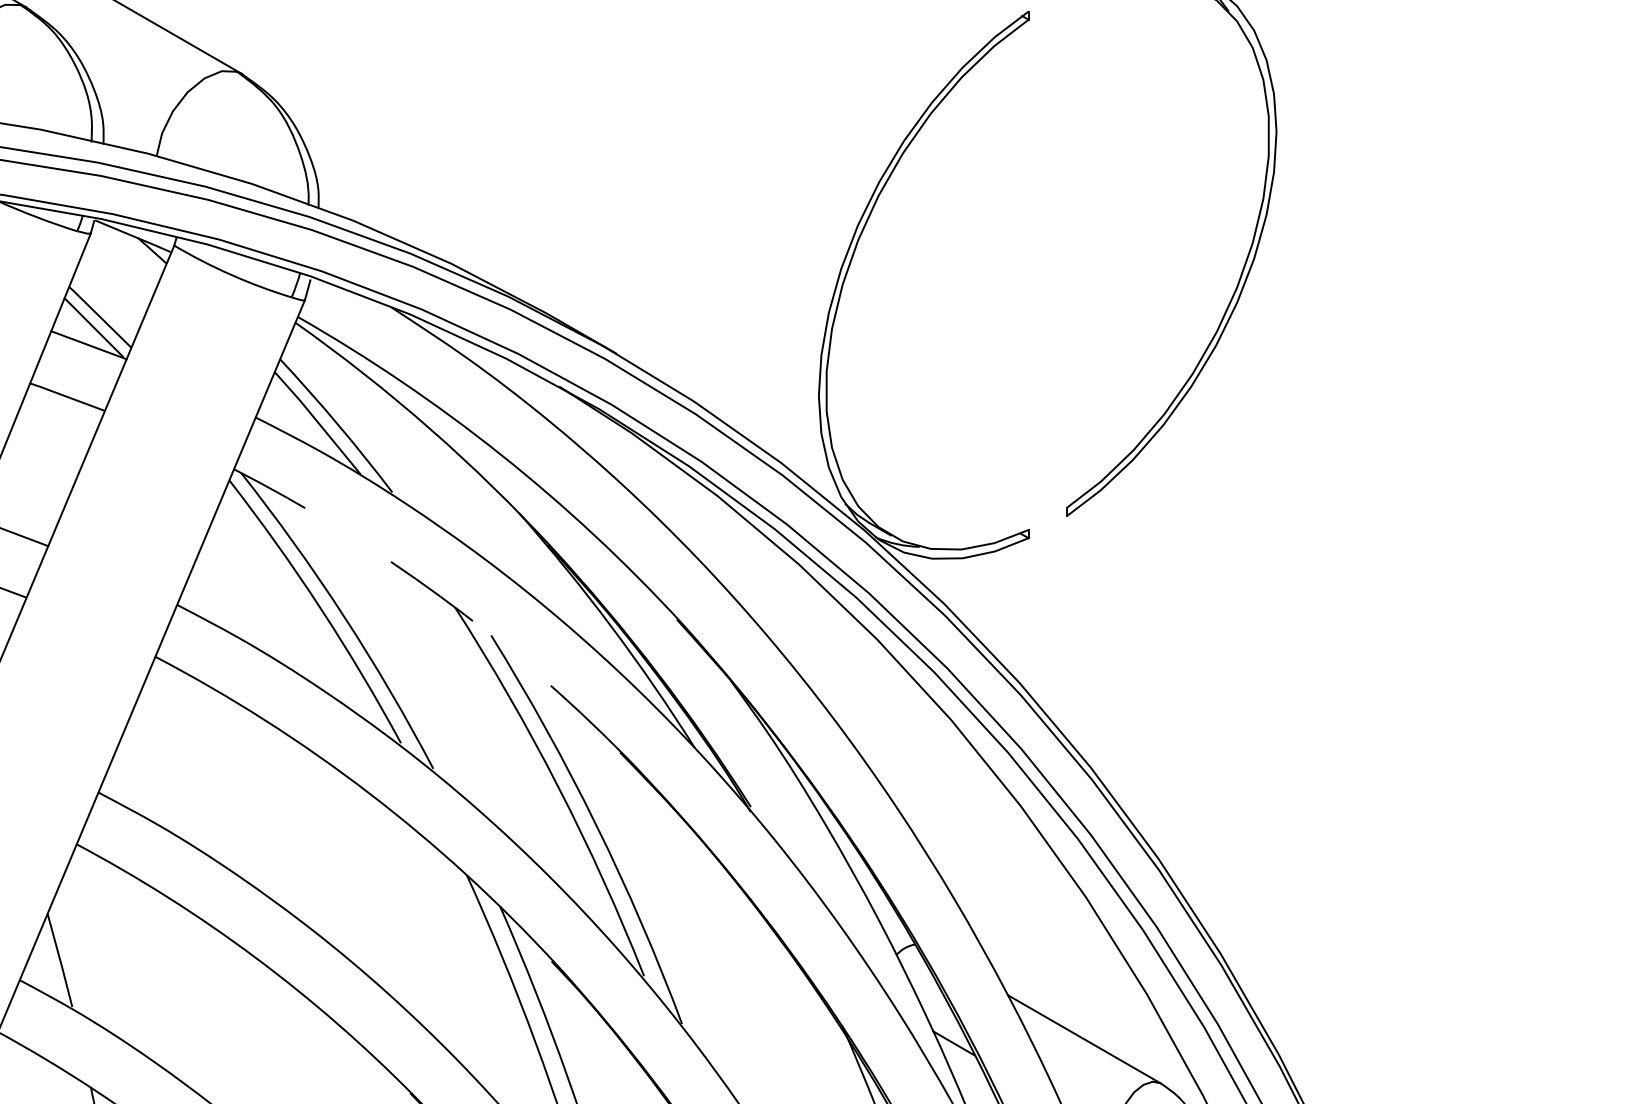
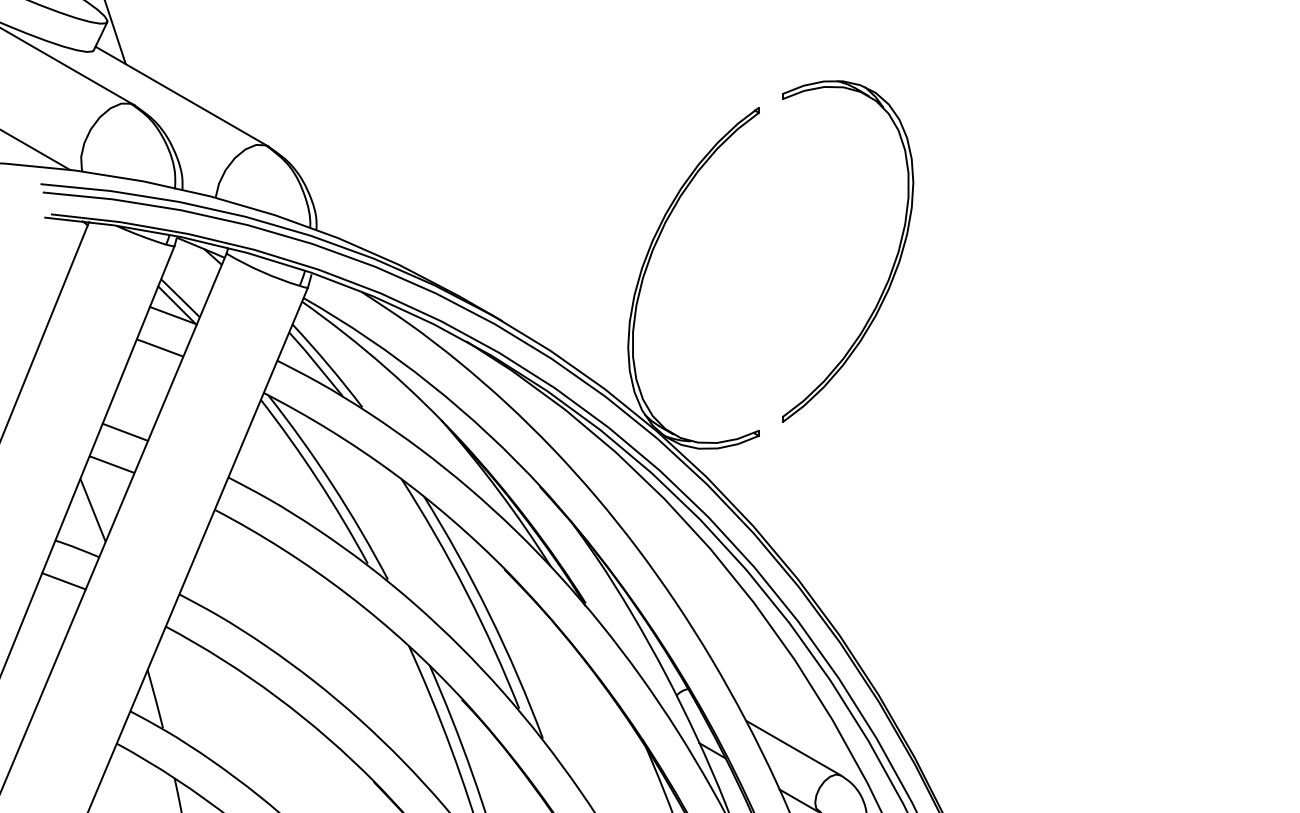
arc: (440, 596) -> (392, 472), dashed -> solid

